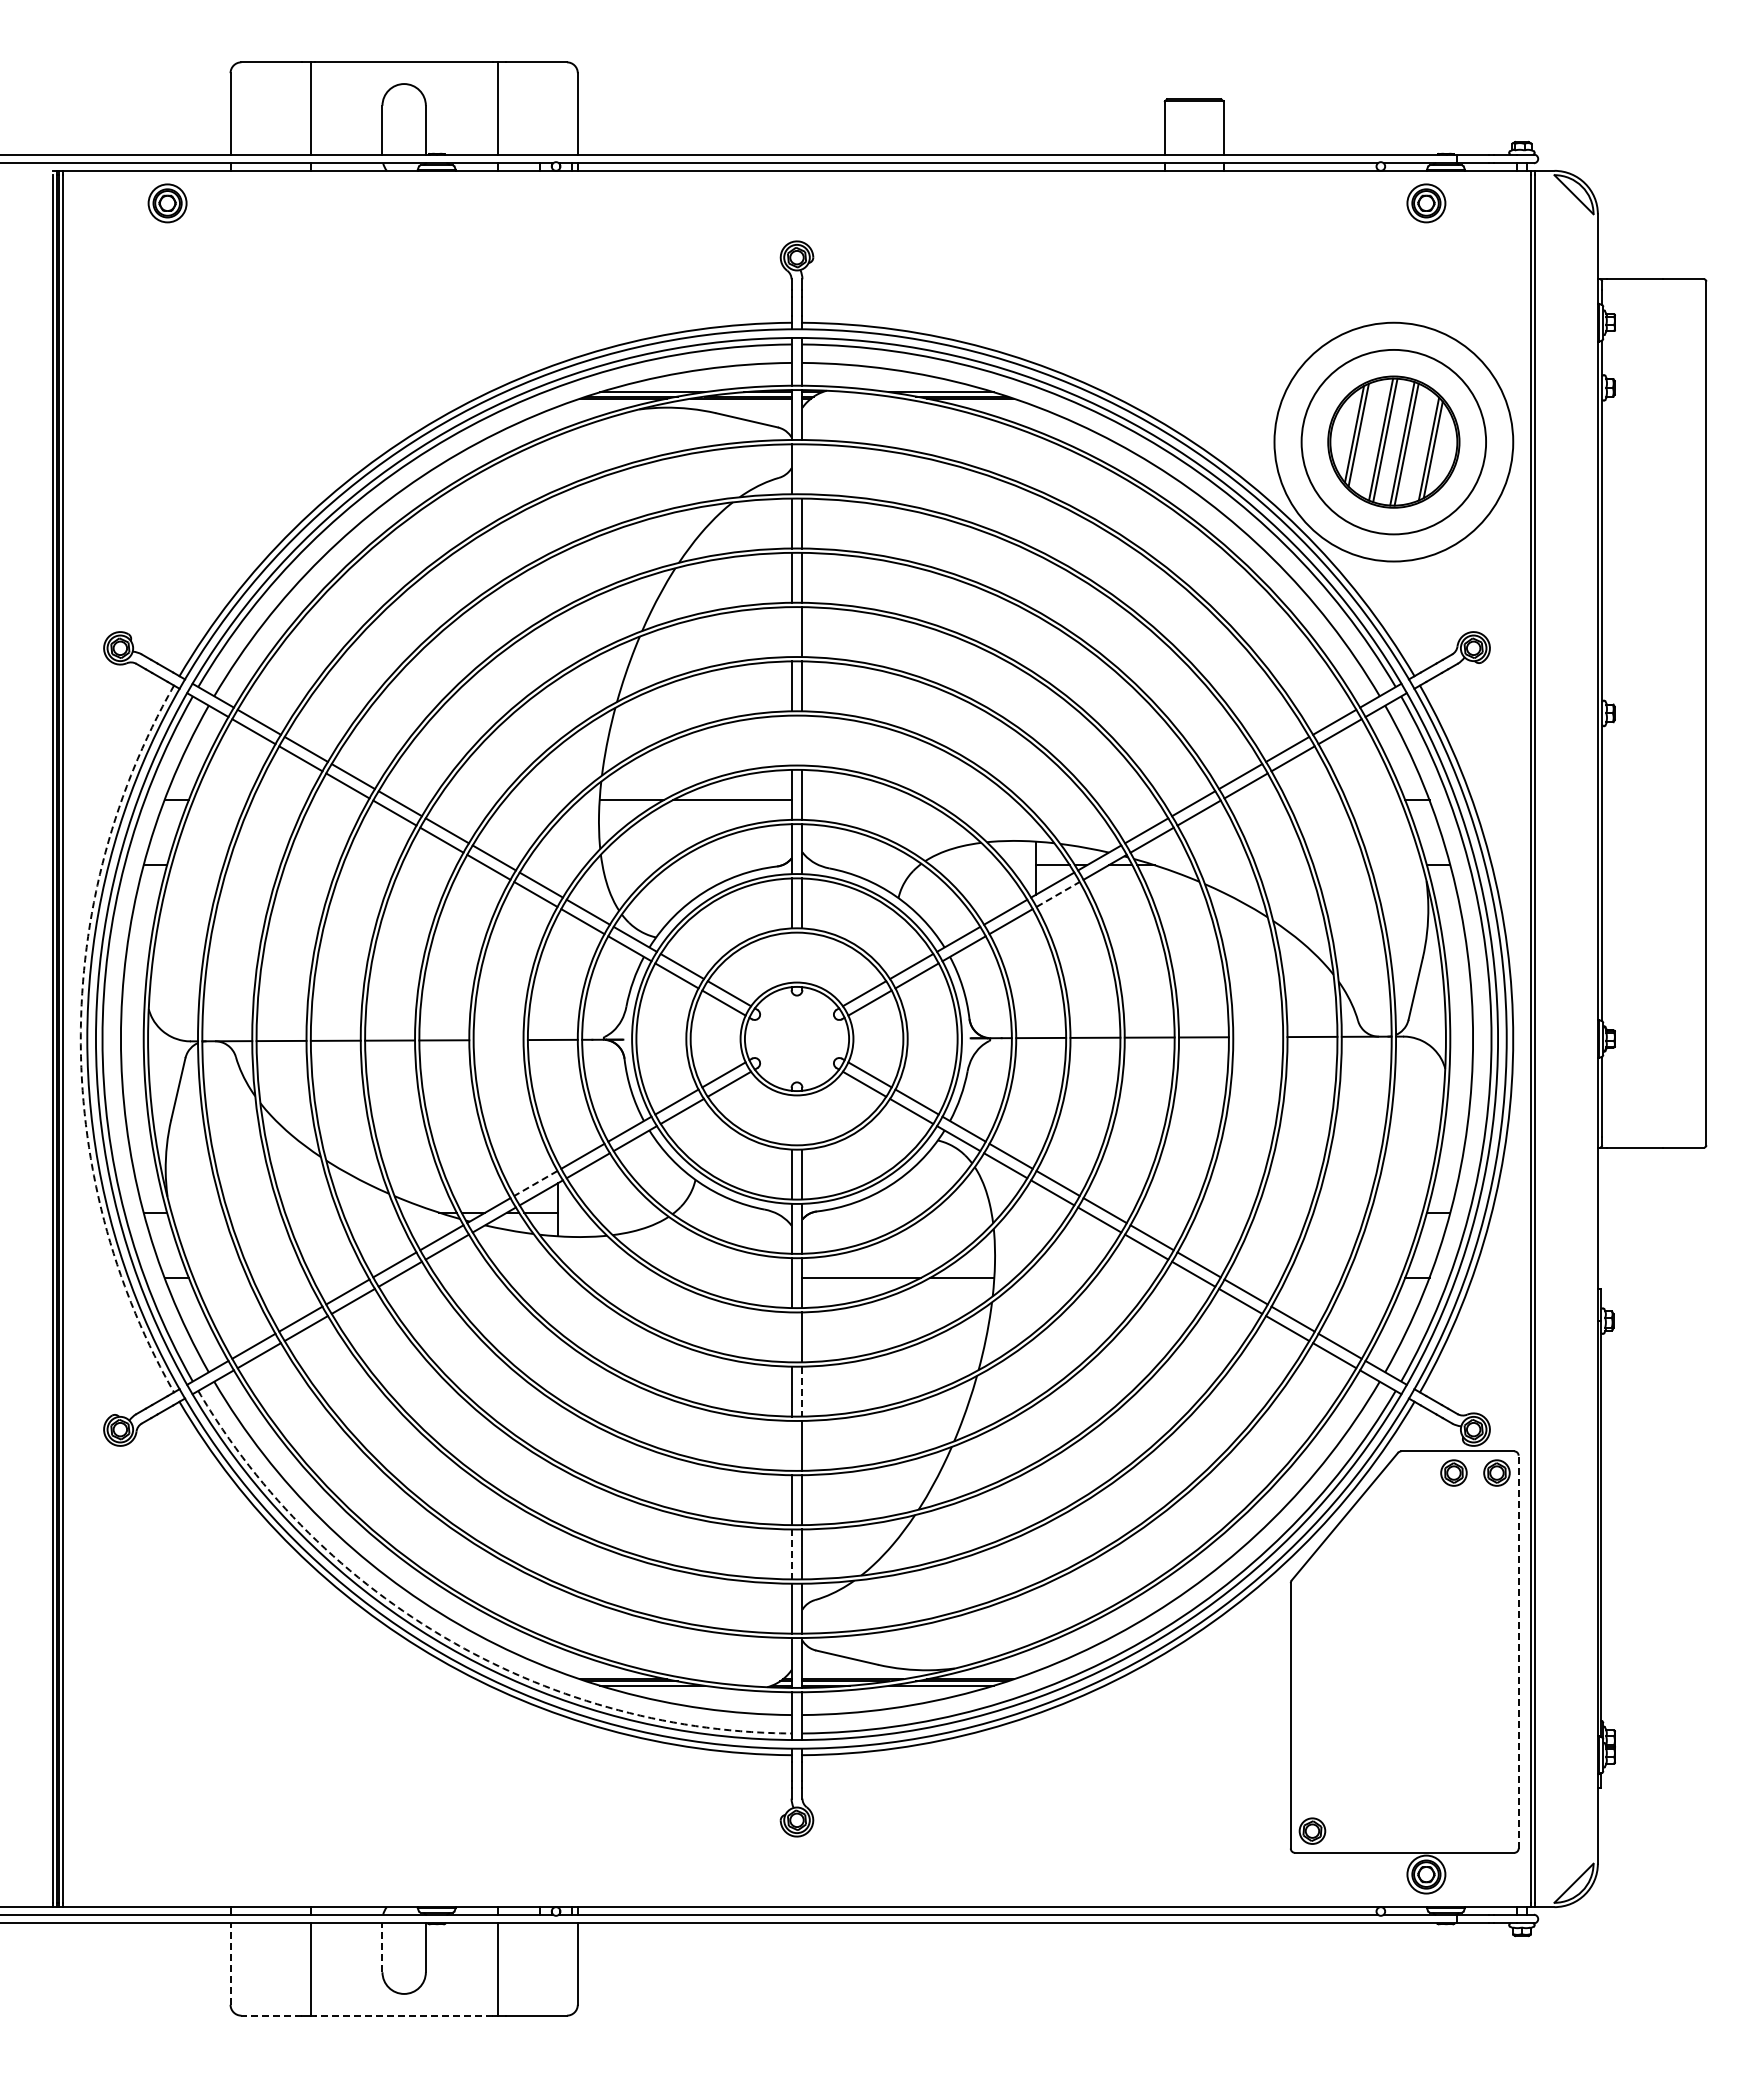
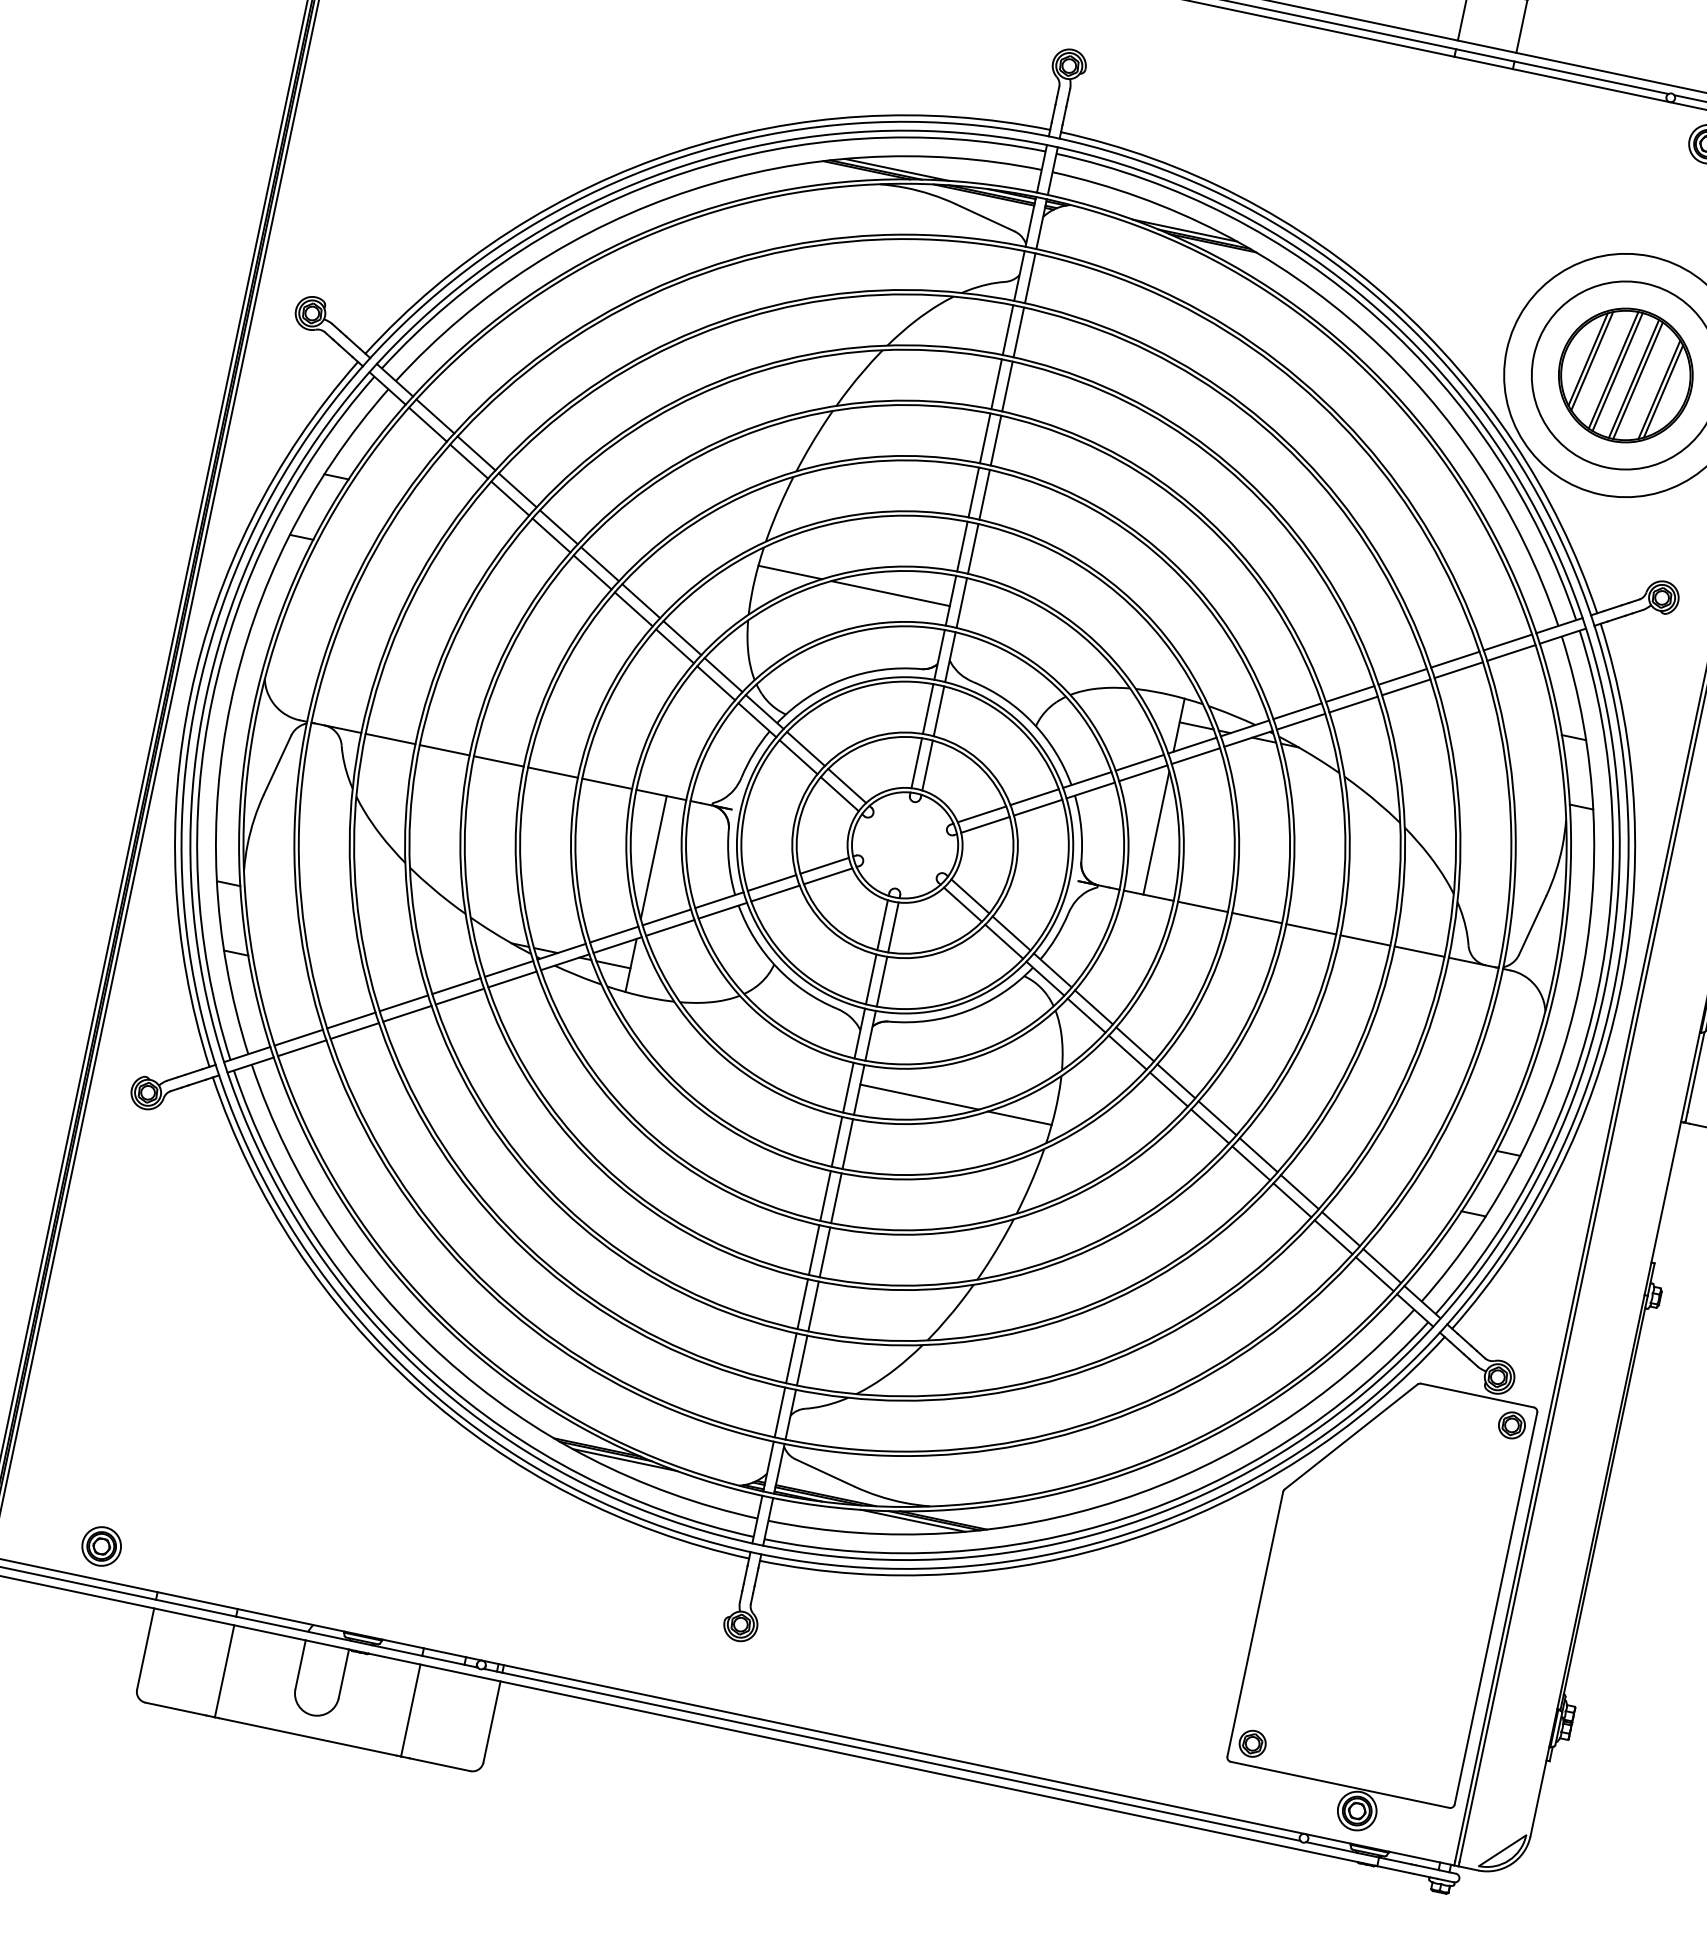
line: (802, 469) -> (1030, 278), added
line: (791, 632) -> (985, 438), added
line: (791, 740) -> (962, 546), added
line: (802, 740) -> (973, 548), added
line: (1058, 894) -> (1196, 756), dashed -> solid
line: (791, 957) -> (916, 762), added
line: (802, 957) -> (927, 765), added
line: (1035, 976) -> (1156, 833), added
line: (1258, 1037) -> (1365, 940), added
arc: (80, 1039) -> (190, 695), dashed -> solid
line: (498, 1040) -> (607, 784), added
line: (558, 1101) -> (654, 857), added
line: (791, 1120) -> (882, 925), added
line: (802, 1120) -> (893, 927), added
line: (535, 1183) -> (613, 934), dashed -> solid
line: (791, 1337) -> (836, 1141), added
line: (802, 1391) -> (836, 1198), dashed -> solid
line: (791, 1445) -> (814, 1249), added
part: (1453, 1472) -> (1468, 1415), removed
line: (791, 1554) -> (791, 1358), dashed -> solid
arc: (449, 1640) -> (432, 1372), dashed -> solid
line: (1518, 1651) -> (1495, 1607), dashed -> solid
part: (167, 1874) -> (101, 1546), added
line: (382, 1947) -> (300, 1664), dashed -> solid
line: (230, 1964) -> (145, 1649), dashed -> solid
line: (271, 2015) -> (175, 1708), dashed -> solid
line: (404, 2015) -> (308, 1736), dashed -> solid

